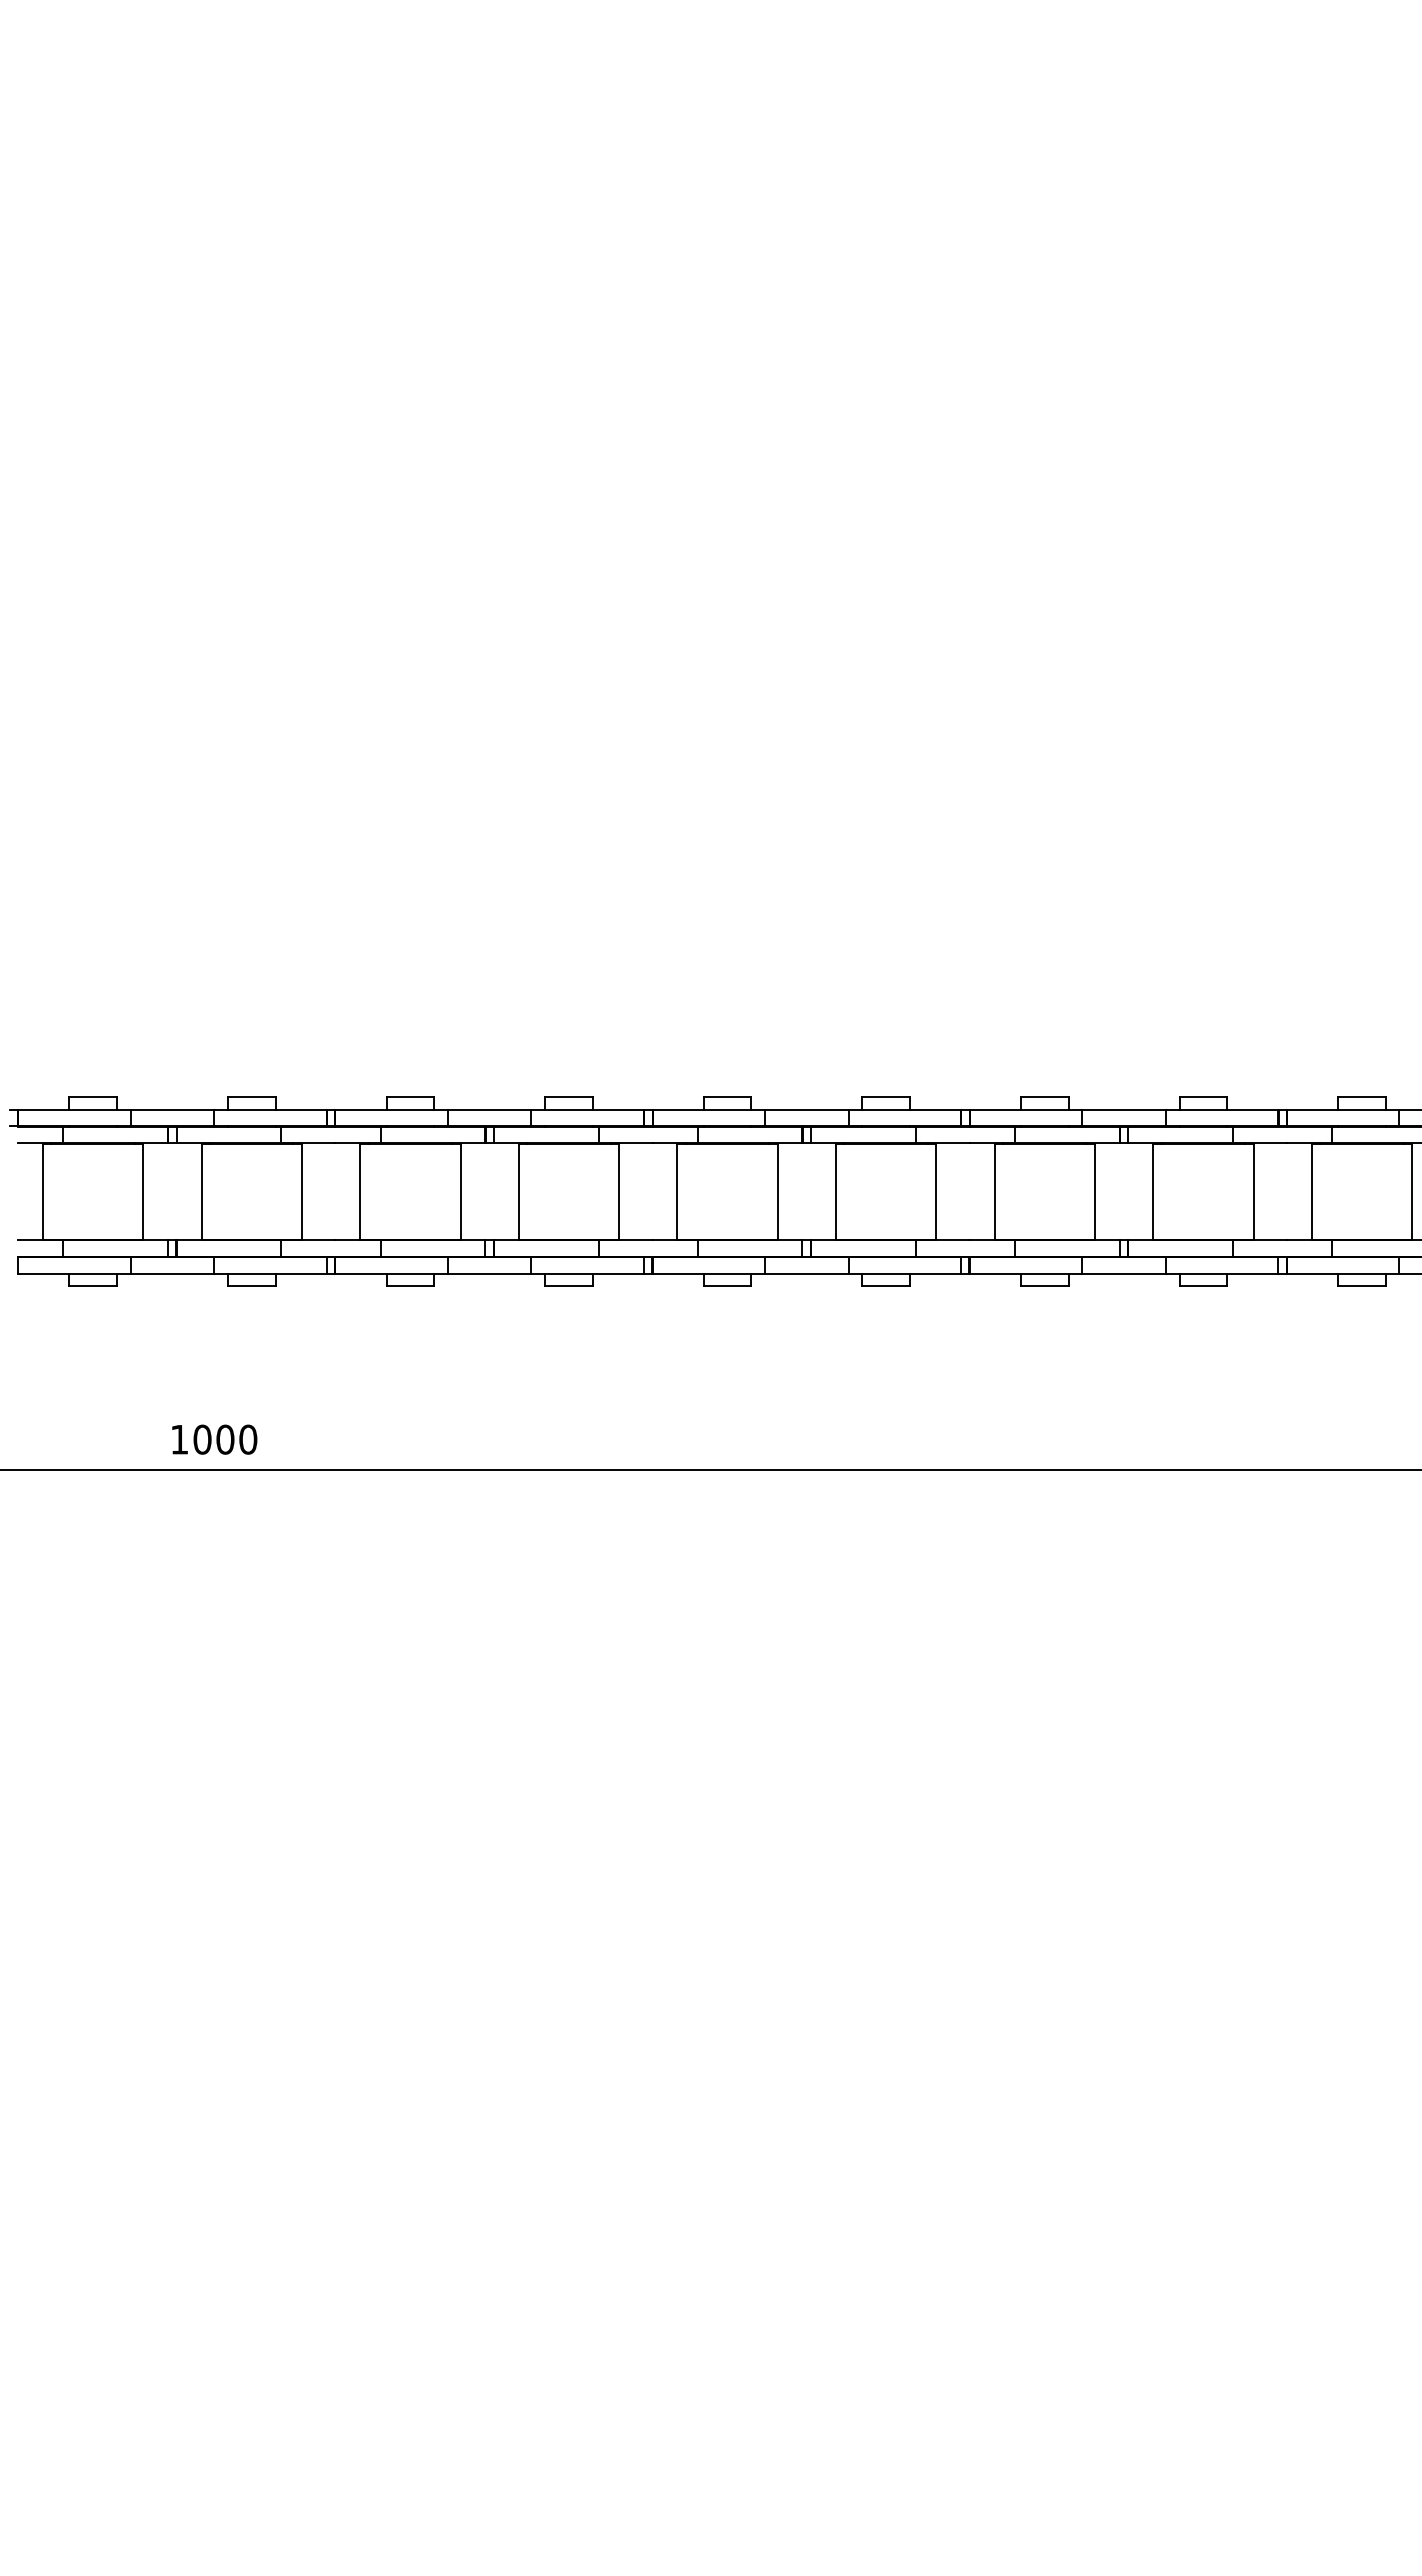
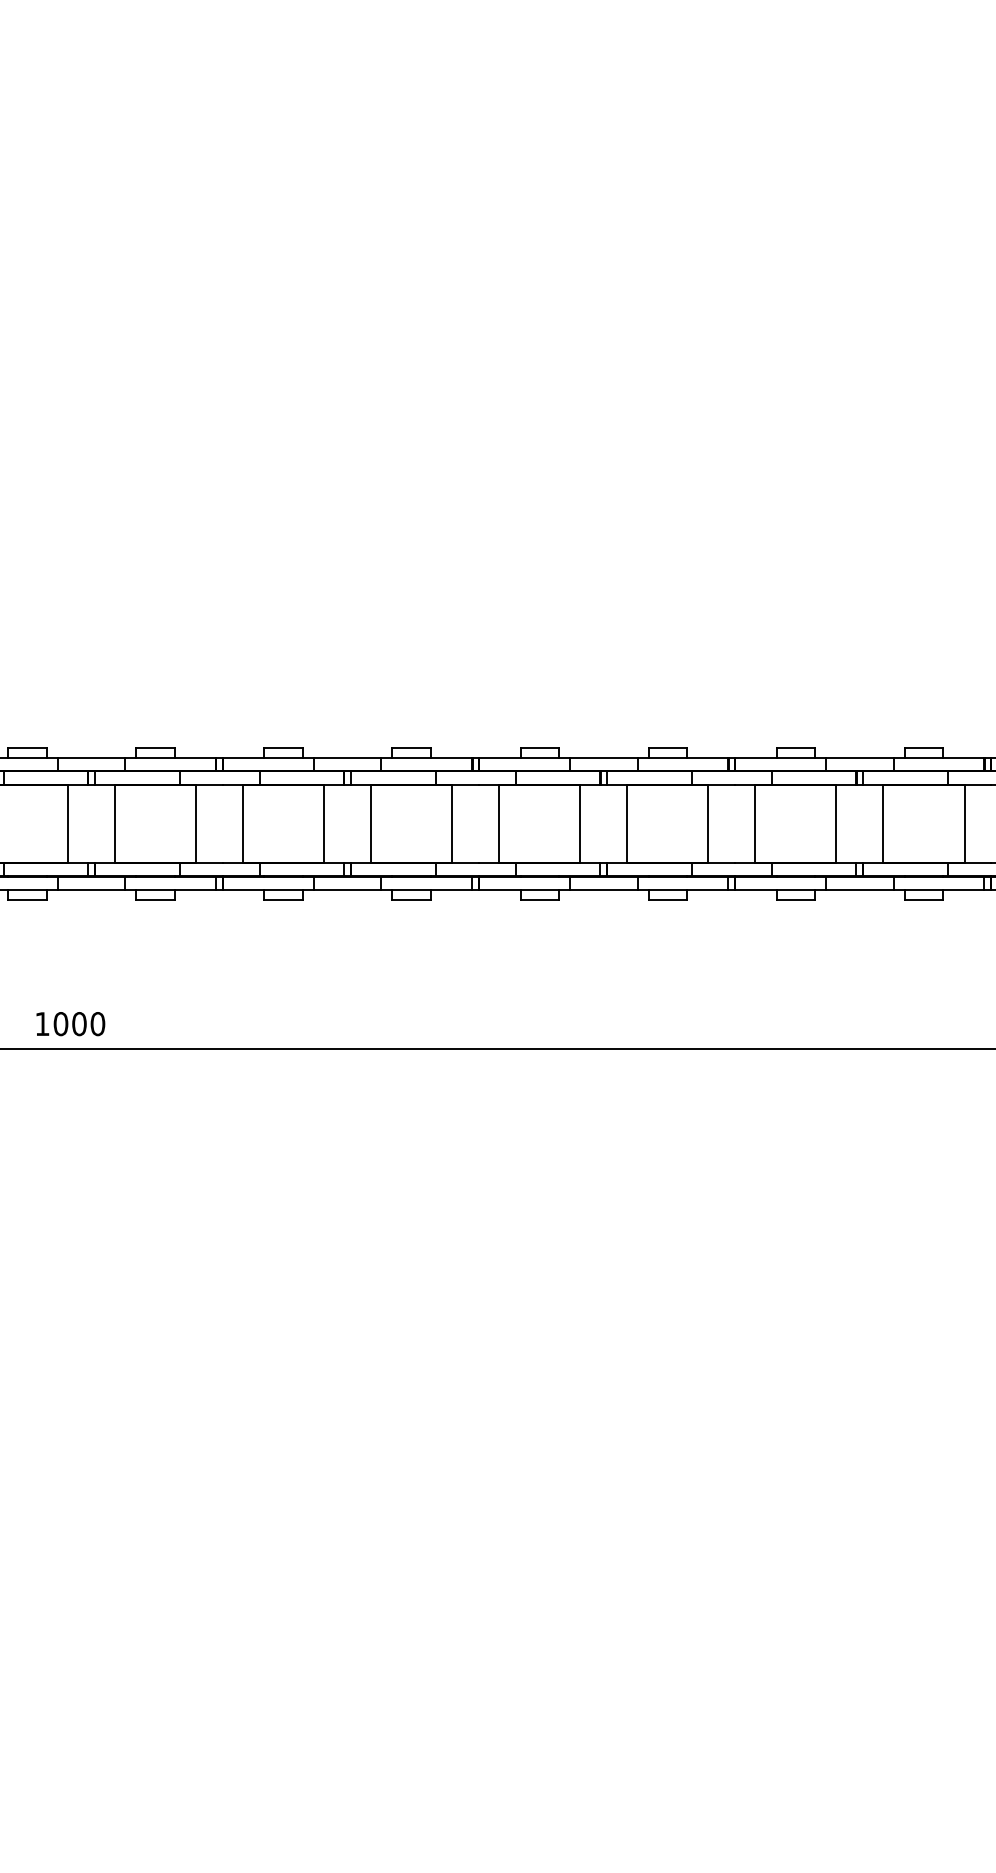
text: (214, 1439) -> (70, 1023), moved

